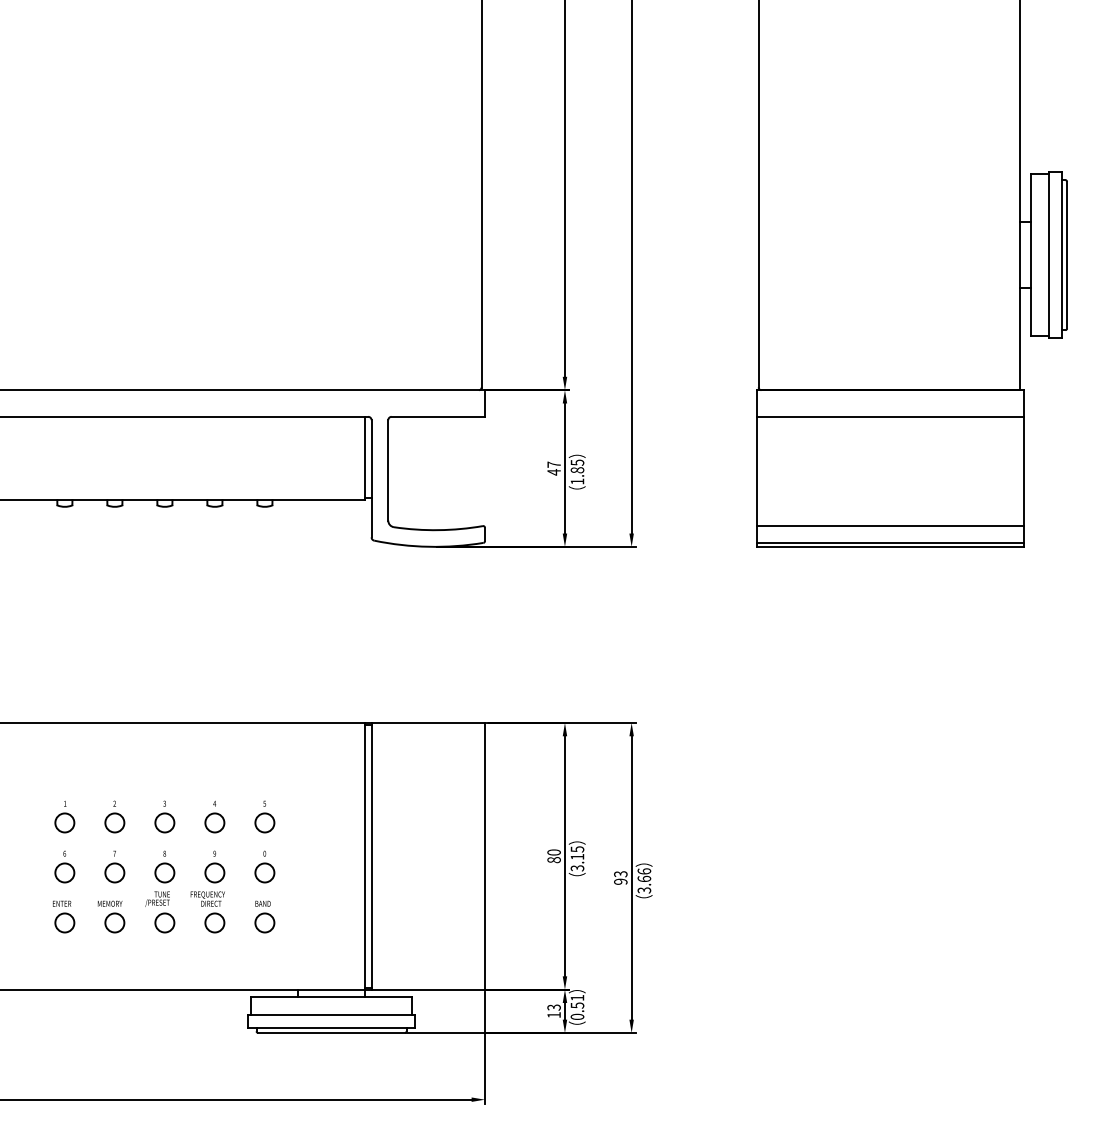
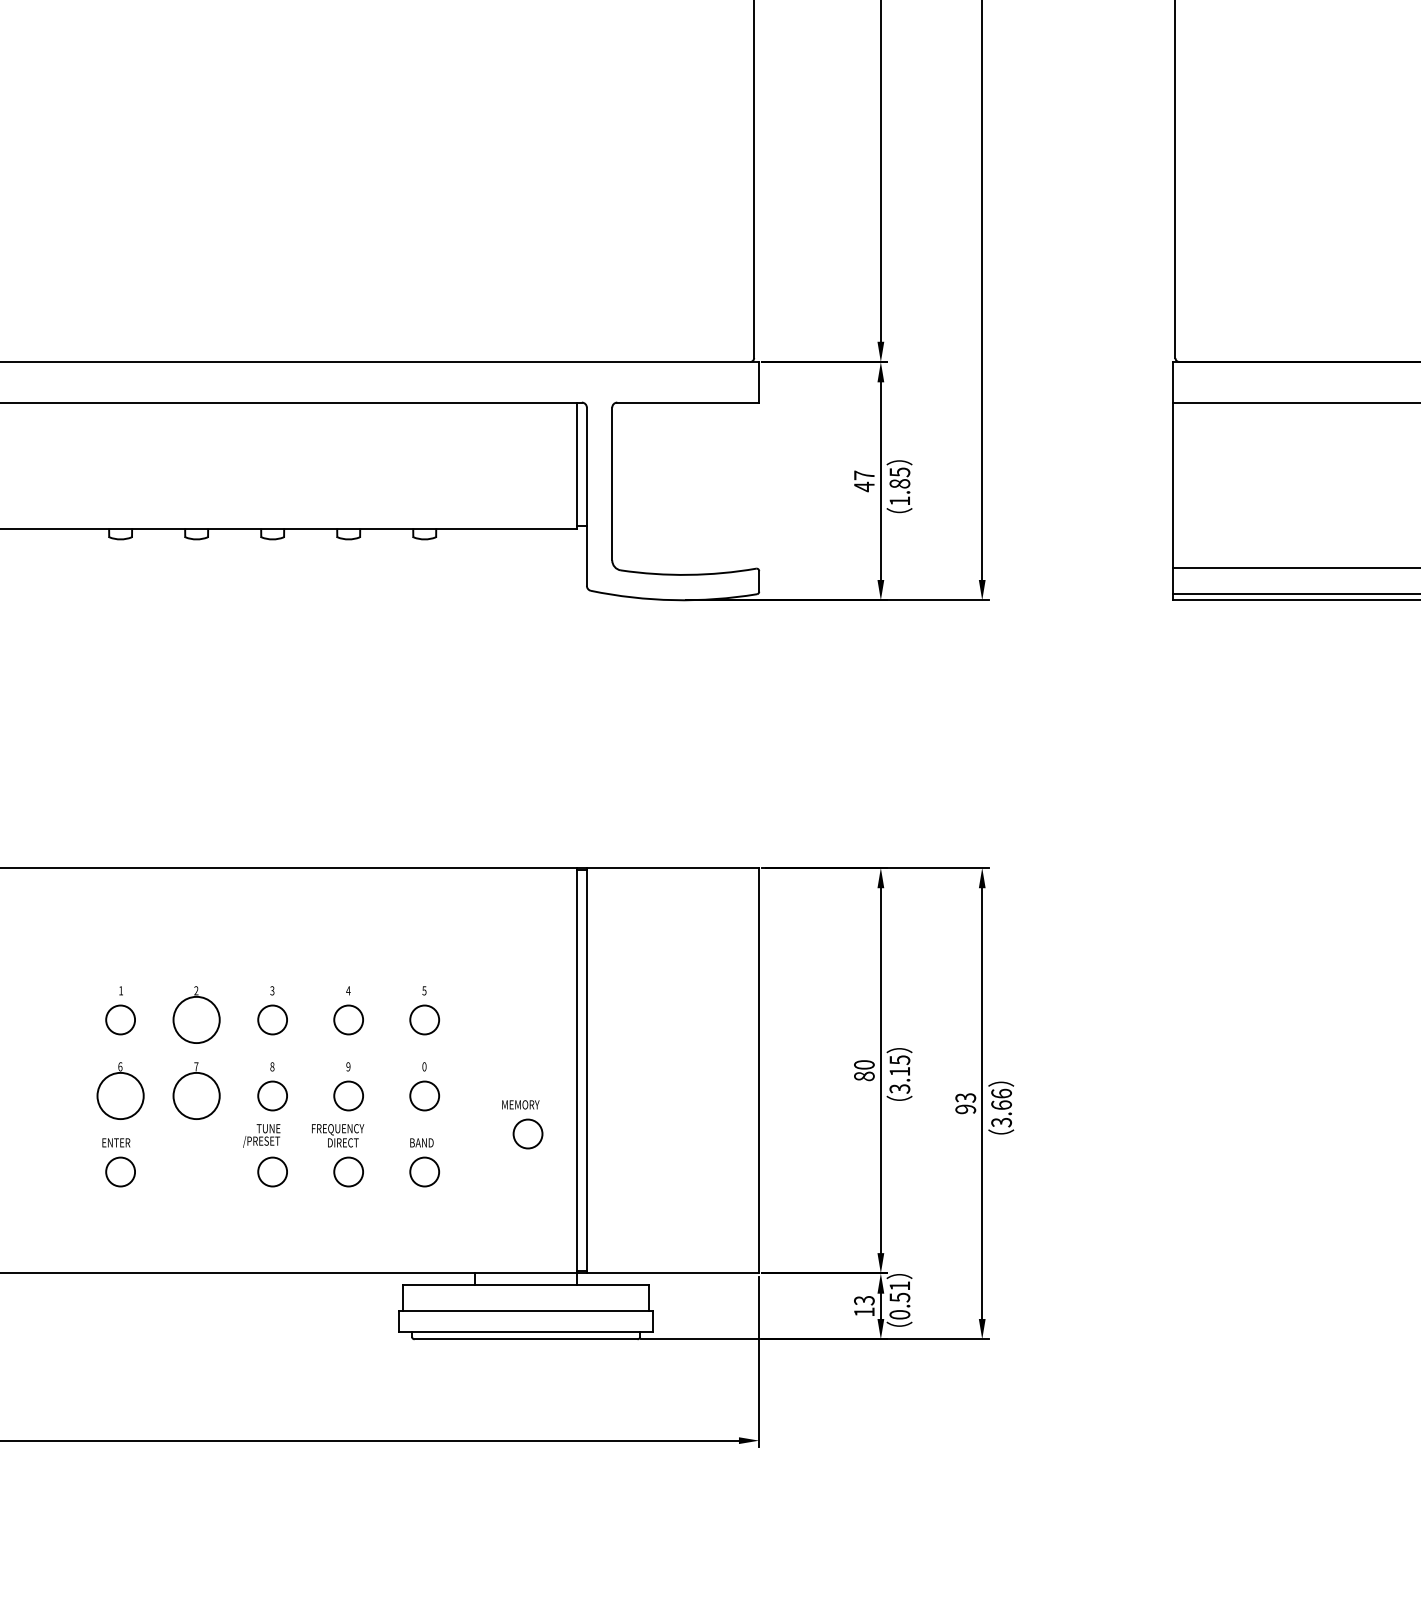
circle: (114, 822) -> (196, 1019), size x1.6
circle: (64, 872) -> (120, 1095), size x1.6
circle: (114, 872) -> (196, 1095), size x1.6
part: (111, 916) -> (522, 1124), moved

